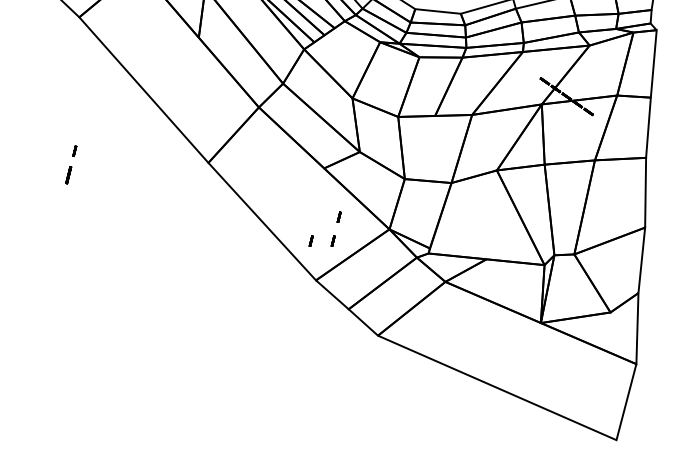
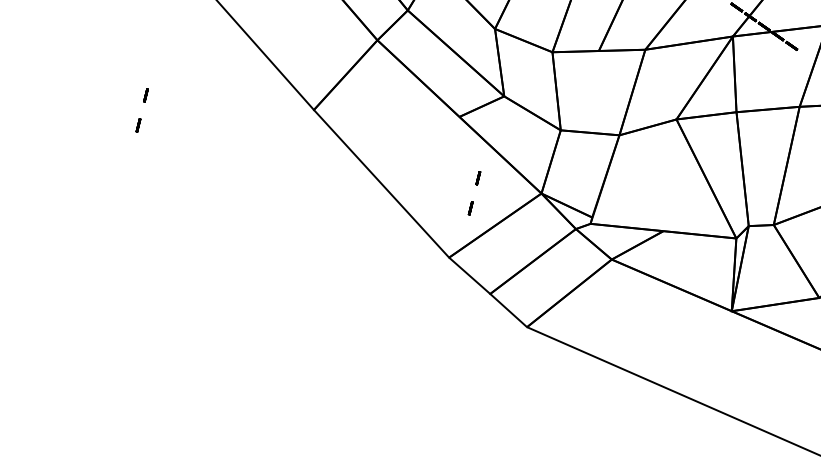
part: (68, 174) -> (138, 124), size x0.62
part: (310, 240) -> (442, 207), removed

